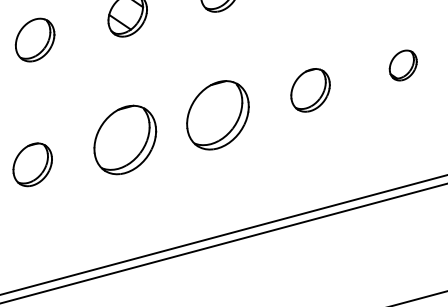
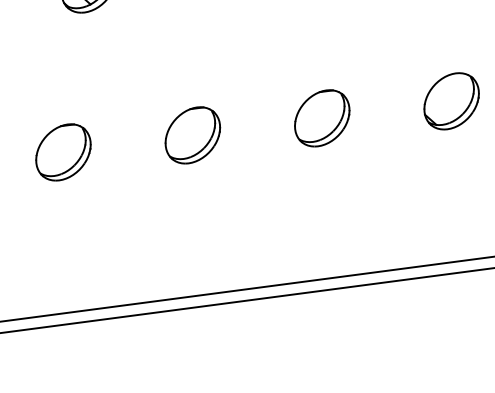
part: (403, 65) -> (452, 101), size x1.43
part: (217, 114) -> (192, 134), size x0.62
part: (125, 139) -> (63, 151), size x0.62

